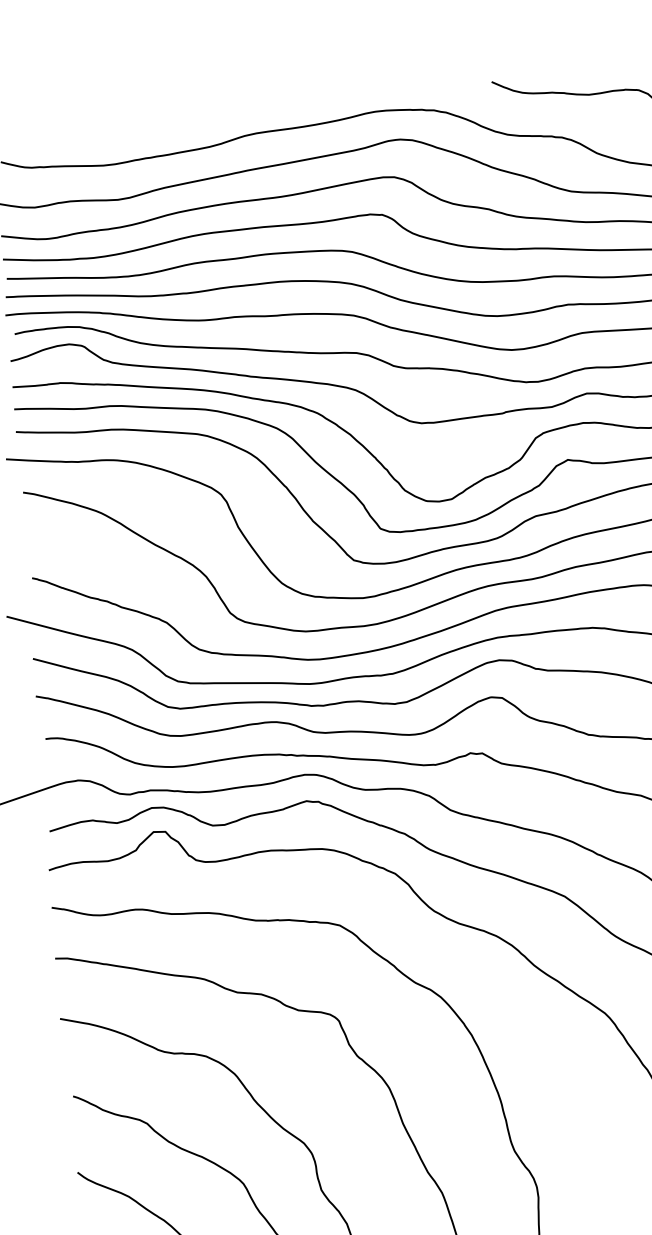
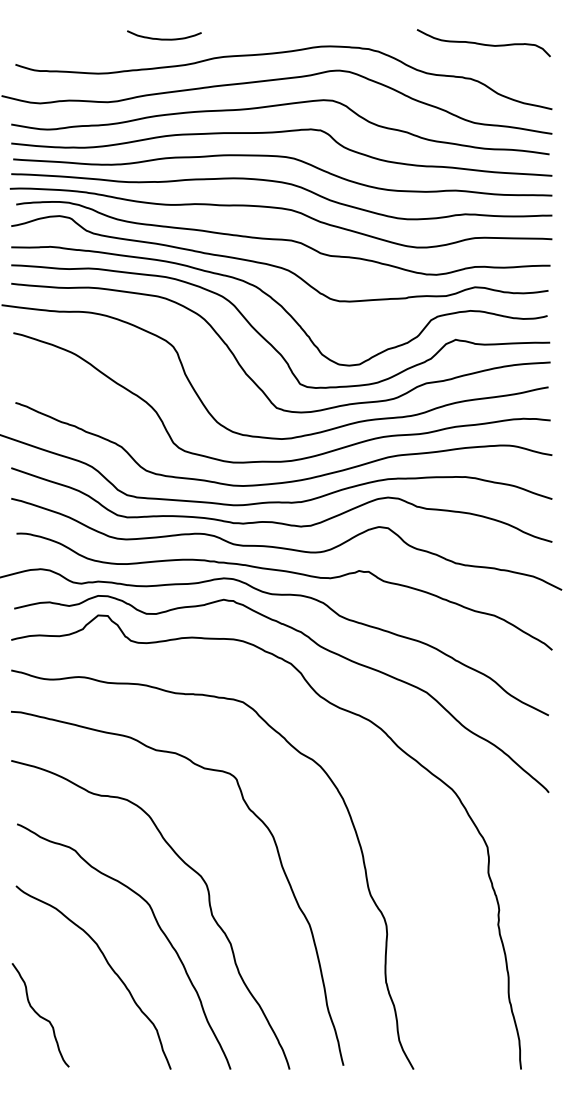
curve: (181, 116) -> (164, 38), added

